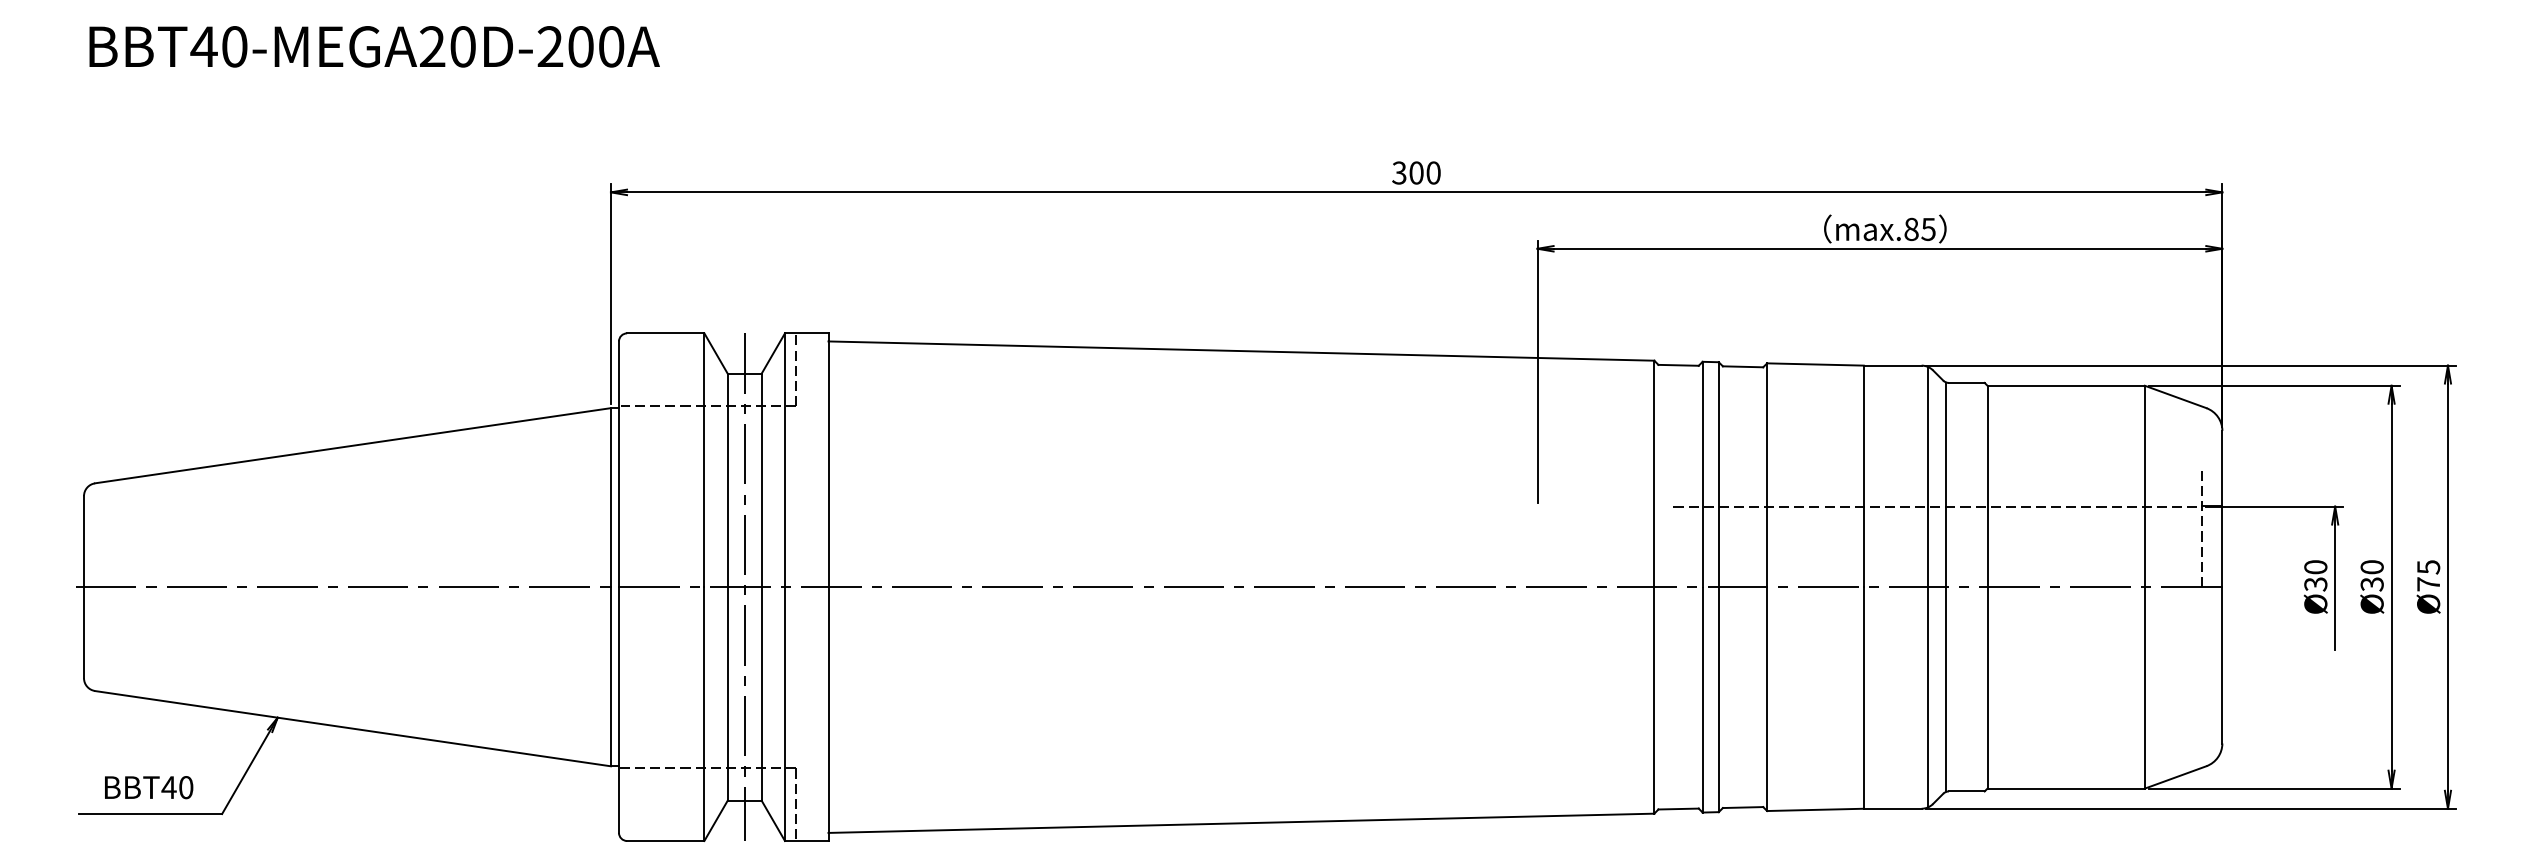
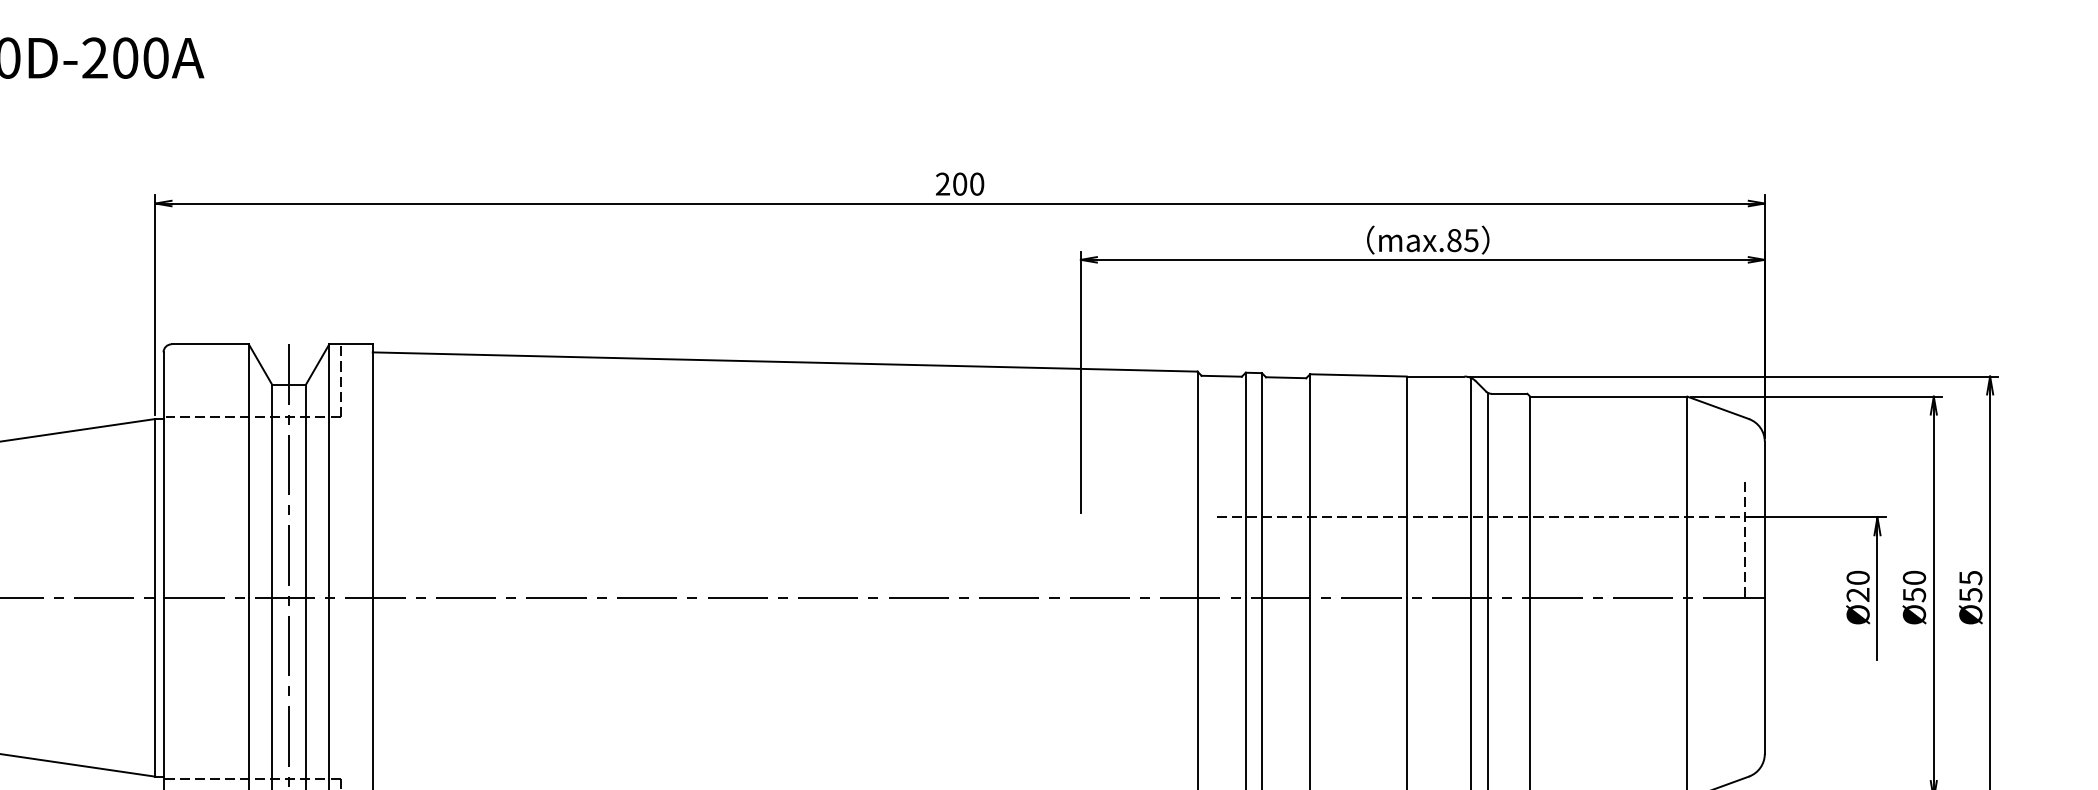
text: (1399, 172) -> (943, 183), 300 -> 200
text: (2315, 584) -> (1857, 595), 30 -> 20
text: (2371, 584) -> (1913, 595), 30 -> 50
text: (2428, 584) -> (1970, 595), 75 -> 55

